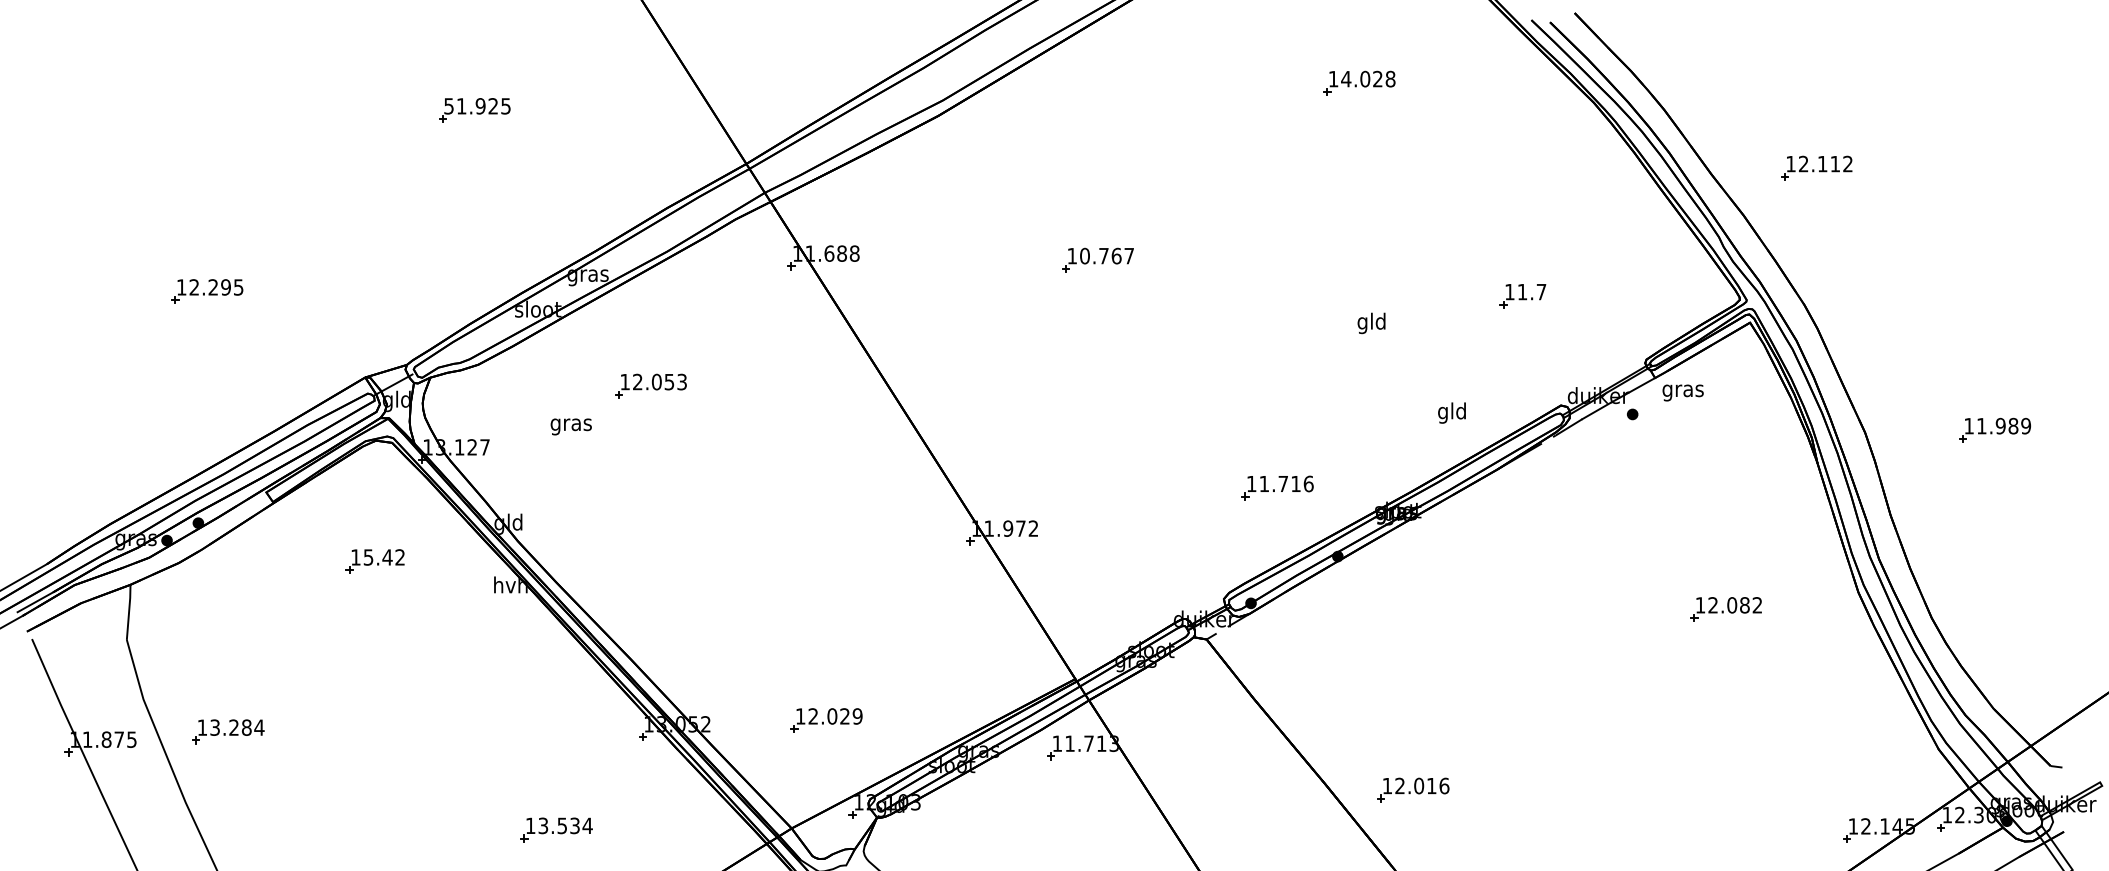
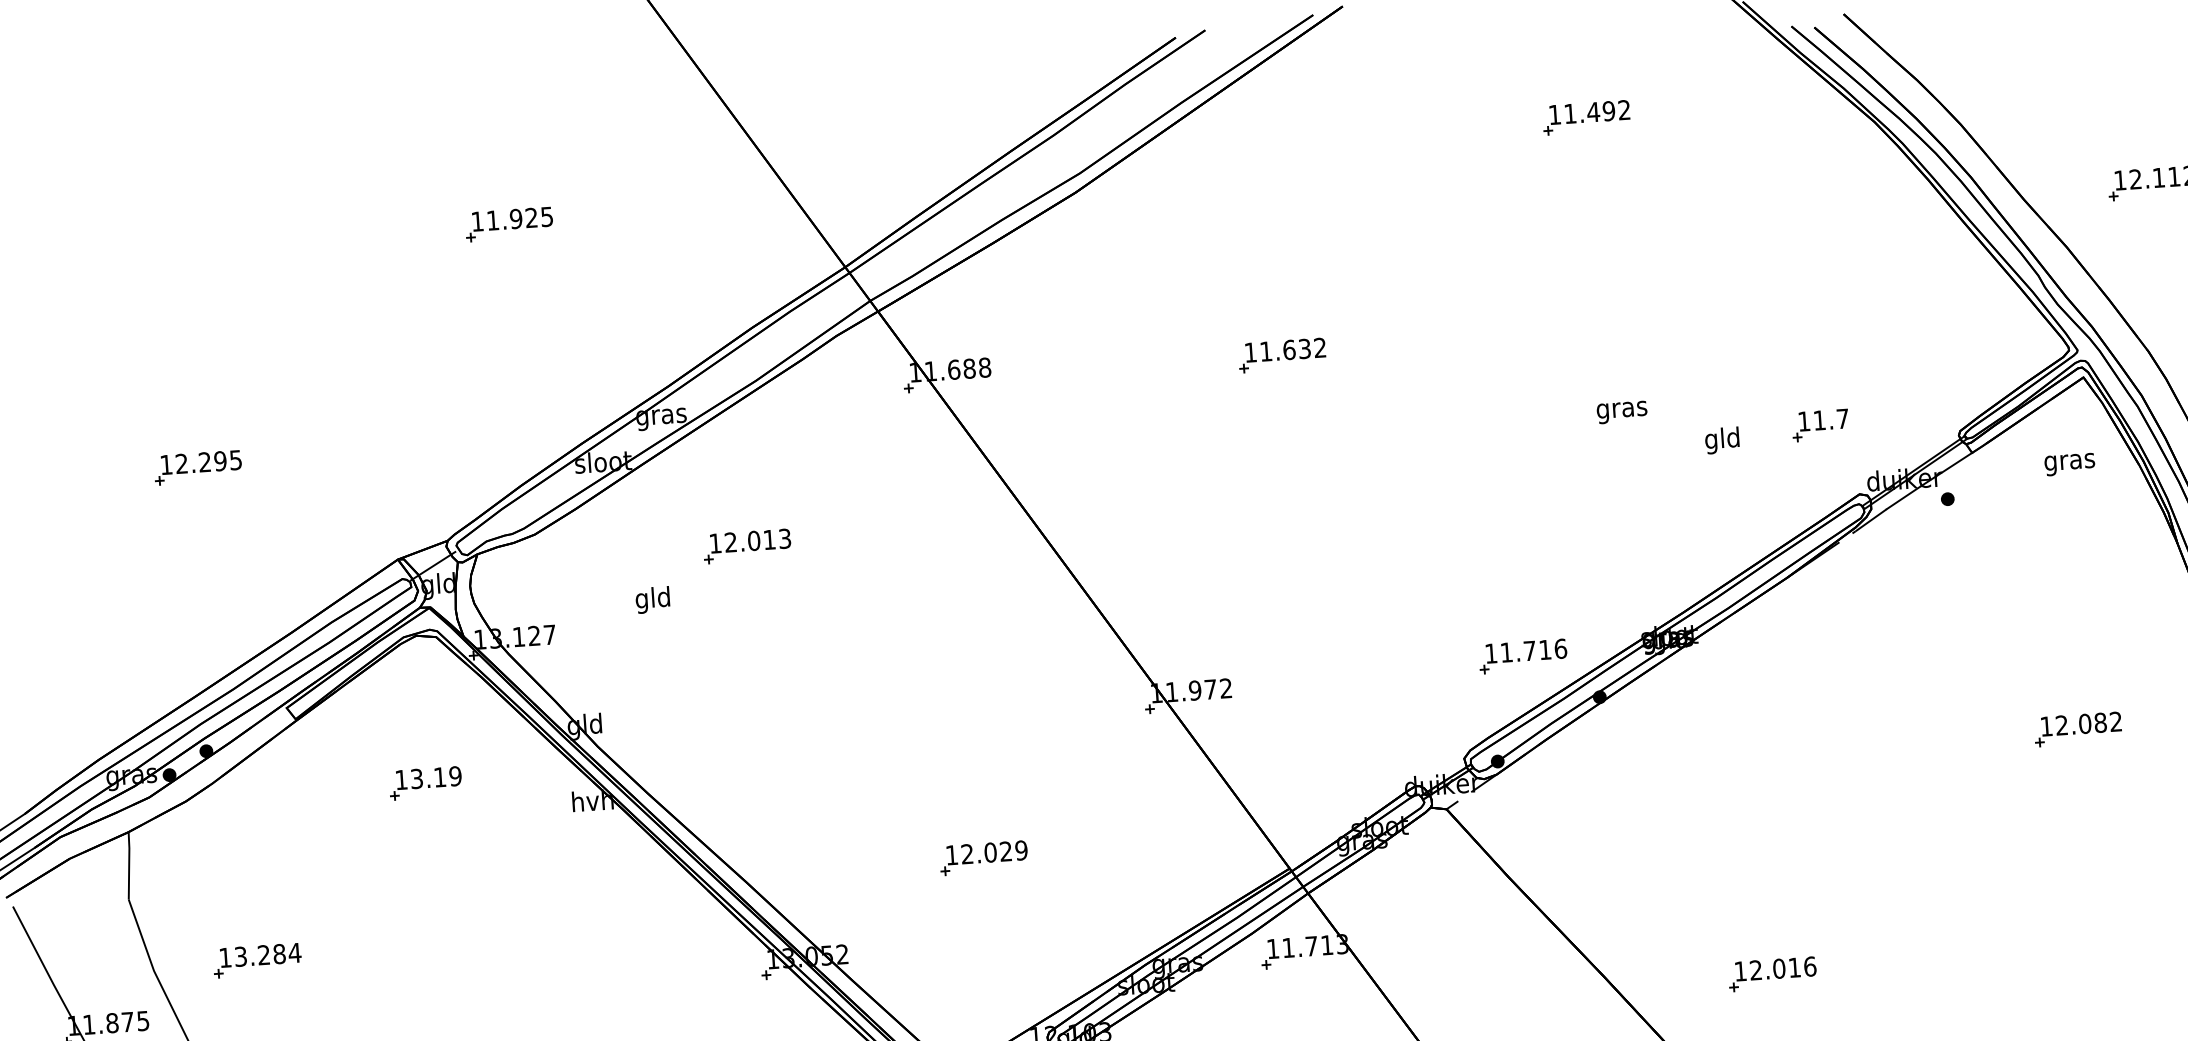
text: (1368, 78) -> (1597, 111), 14.028 -> 11.492
text: (448, 106) -> (476, 221), 51.925 -> 11.925
text: (1106, 255) -> (1292, 348), 10.767 -> 11.632
part: (1522, 296) -> (1819, 425), moved
text: (1371, 323) -> (1621, 409), gld -> gras
text: (669, 382) -> (769, 540), 12.053 -> 12.013
text: (1682, 392) -> (2069, 464), moved
text: (1451, 412) -> (1721, 439), moved
text: (570, 424) -> (652, 599), gras -> gld
part: (1277, 487) -> (1522, 655), moved
text: (384, 557) -> (436, 777), 15.42 -> 13.19
part: (826, 720) -> (983, 858), moved
part: (228, 731) -> (257, 960), moved
part: (1413, 789) -> (1772, 973), moved

